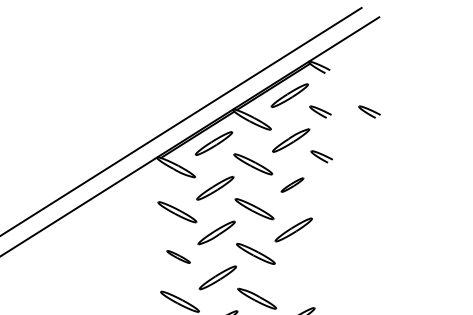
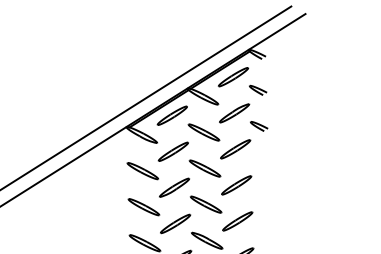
part: (369, 111) -> (297, 89), removed
part: (292, 184) -> (235, 148), size x1.67
part: (178, 256) -> (143, 206), size x1.67
part: (295, 274) -> (238, 221), added

